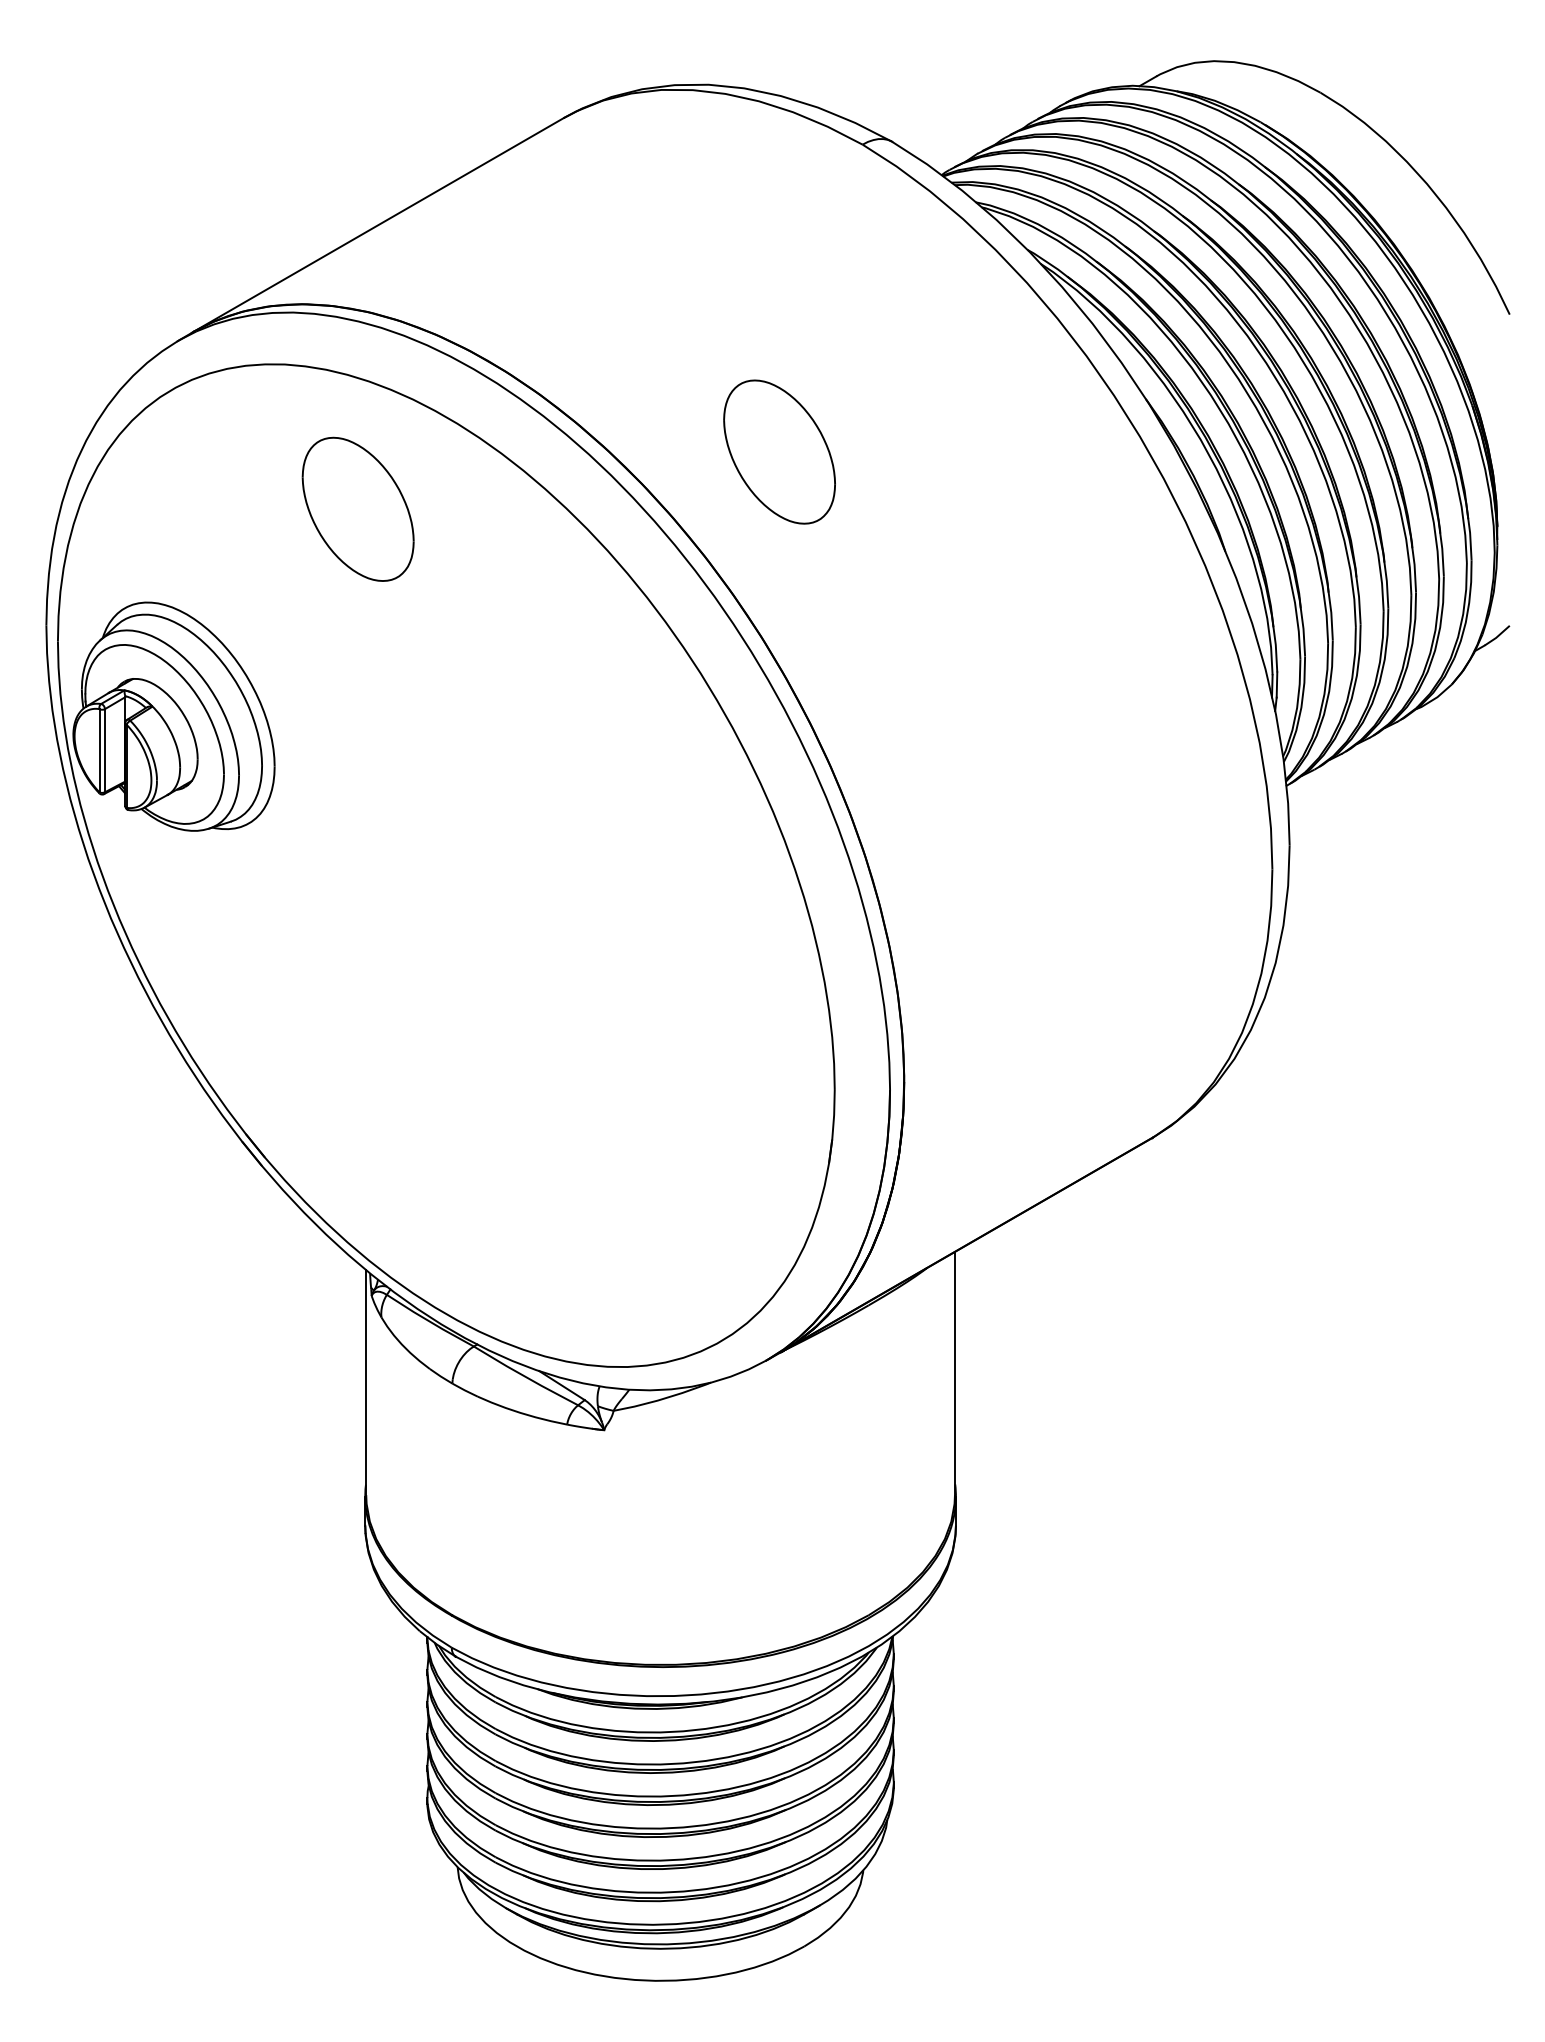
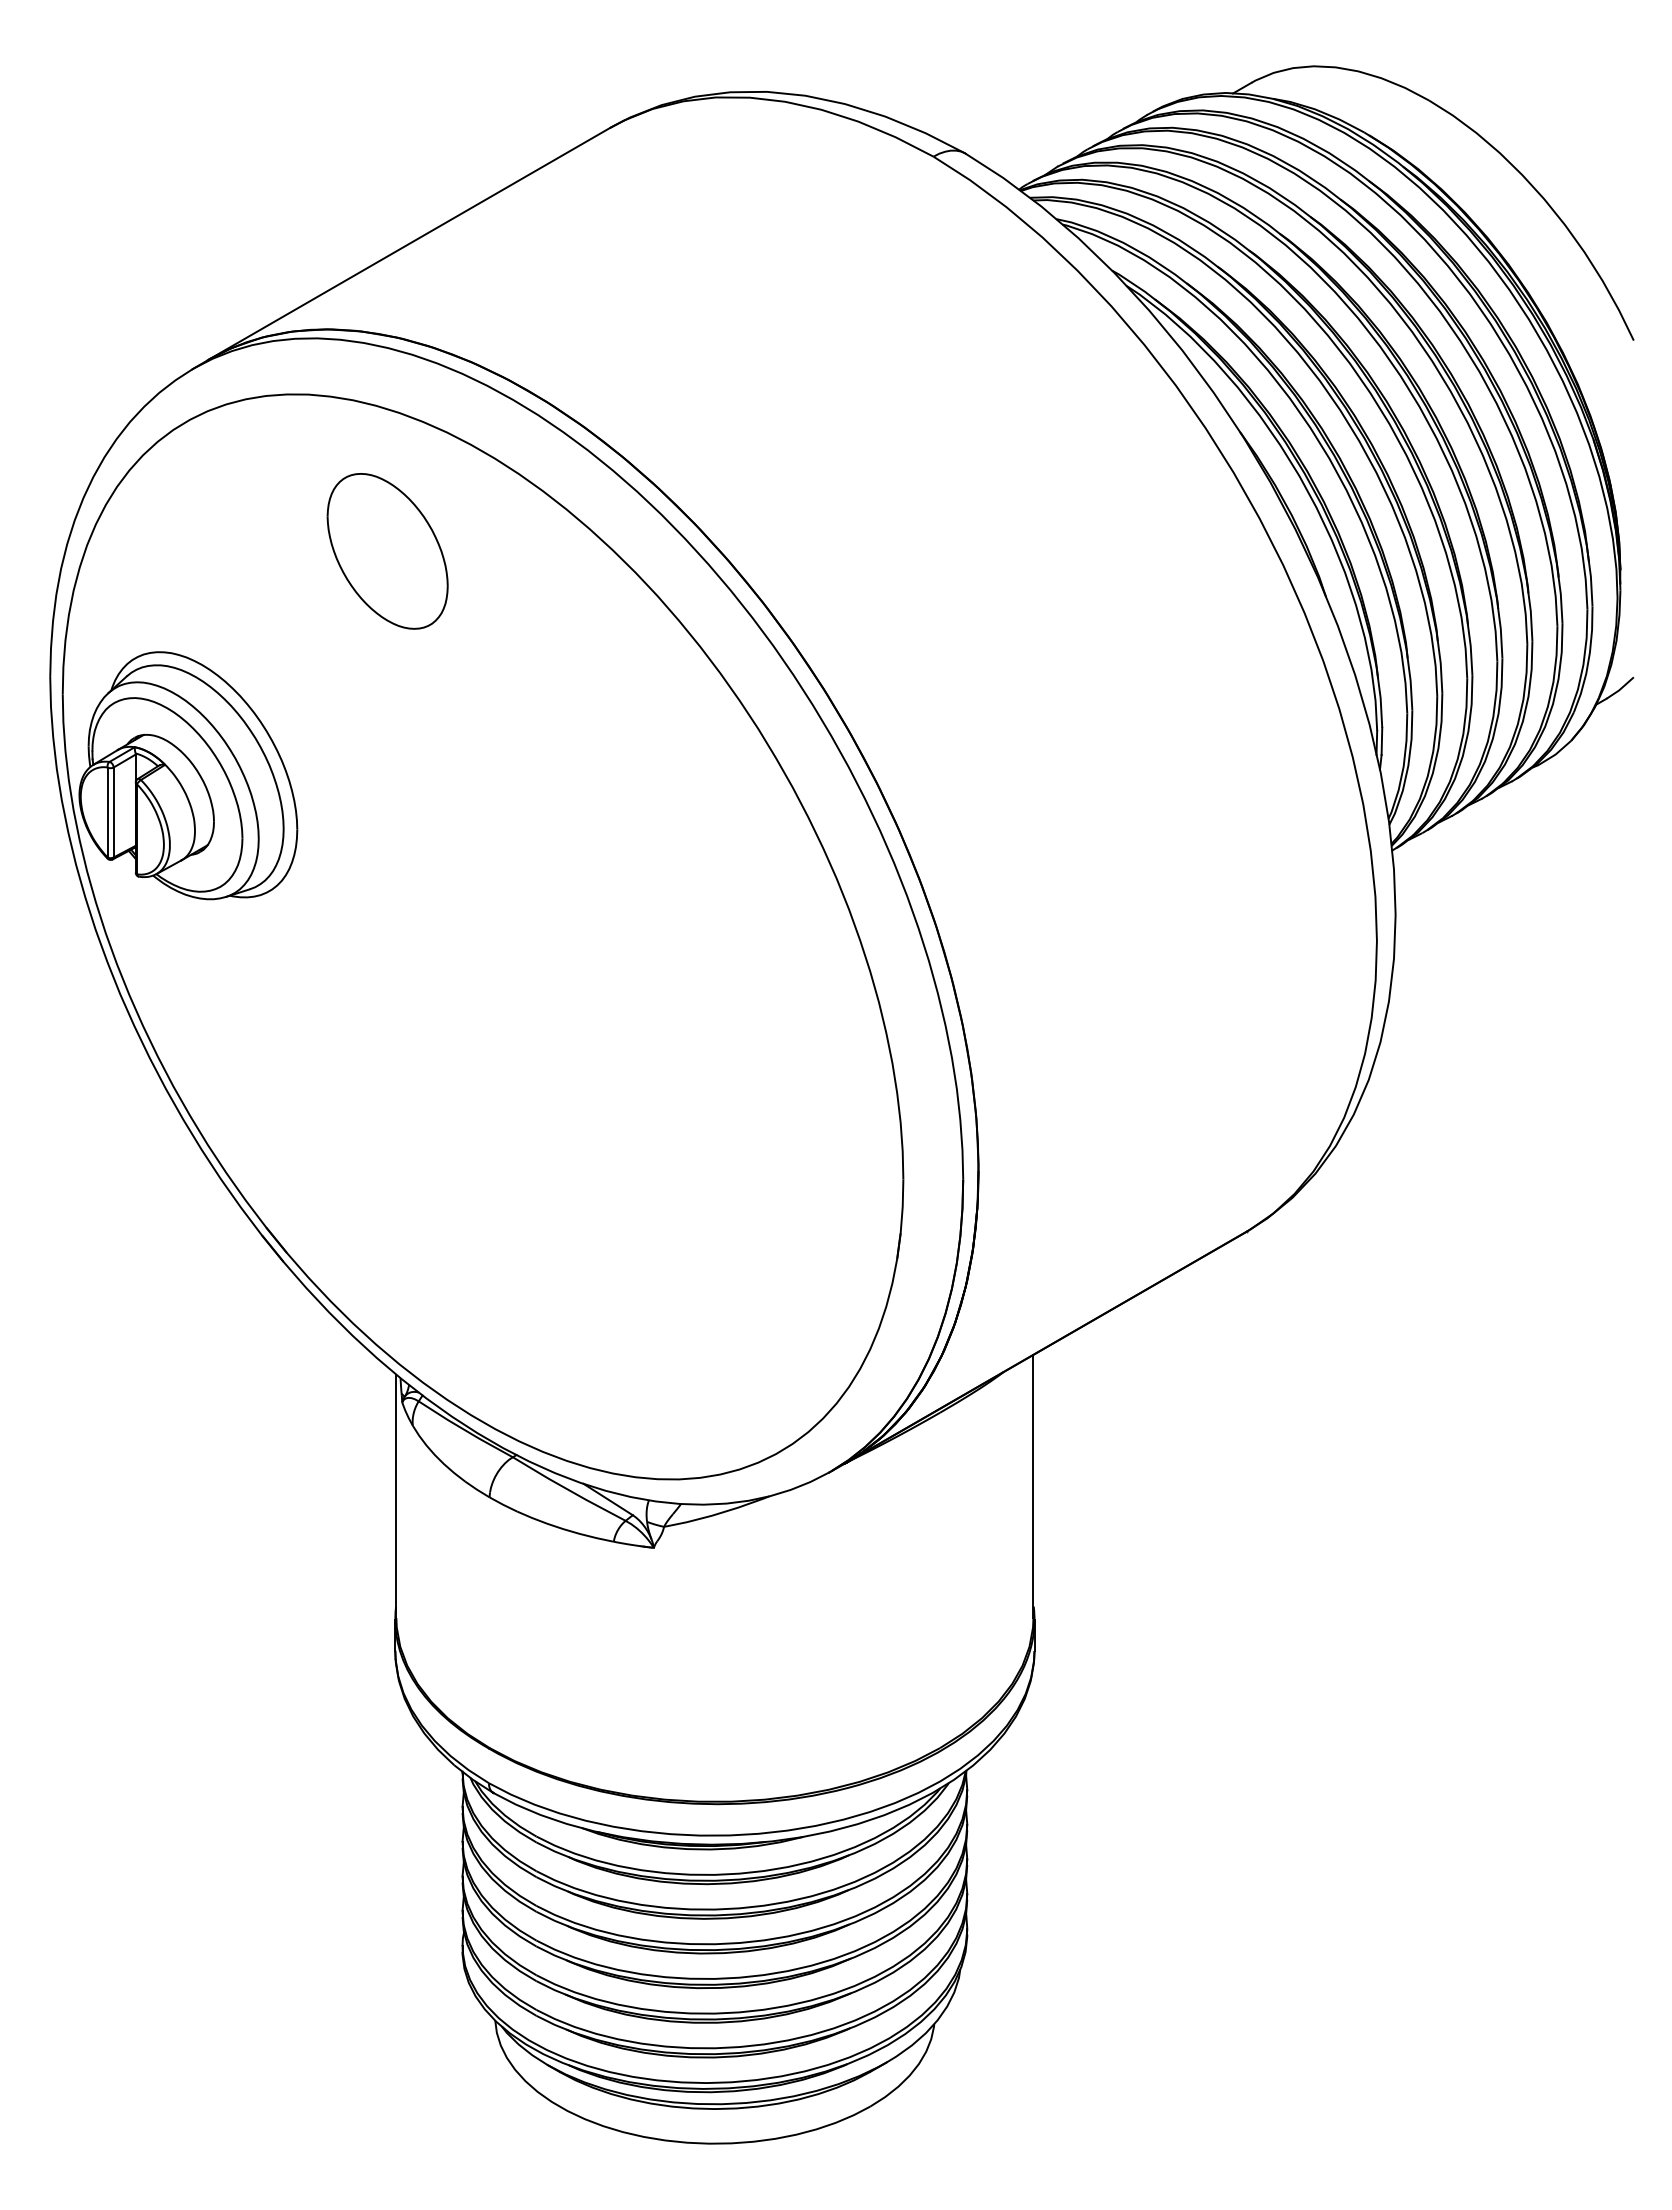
part: (779, 452) -> (843, 489), removed

